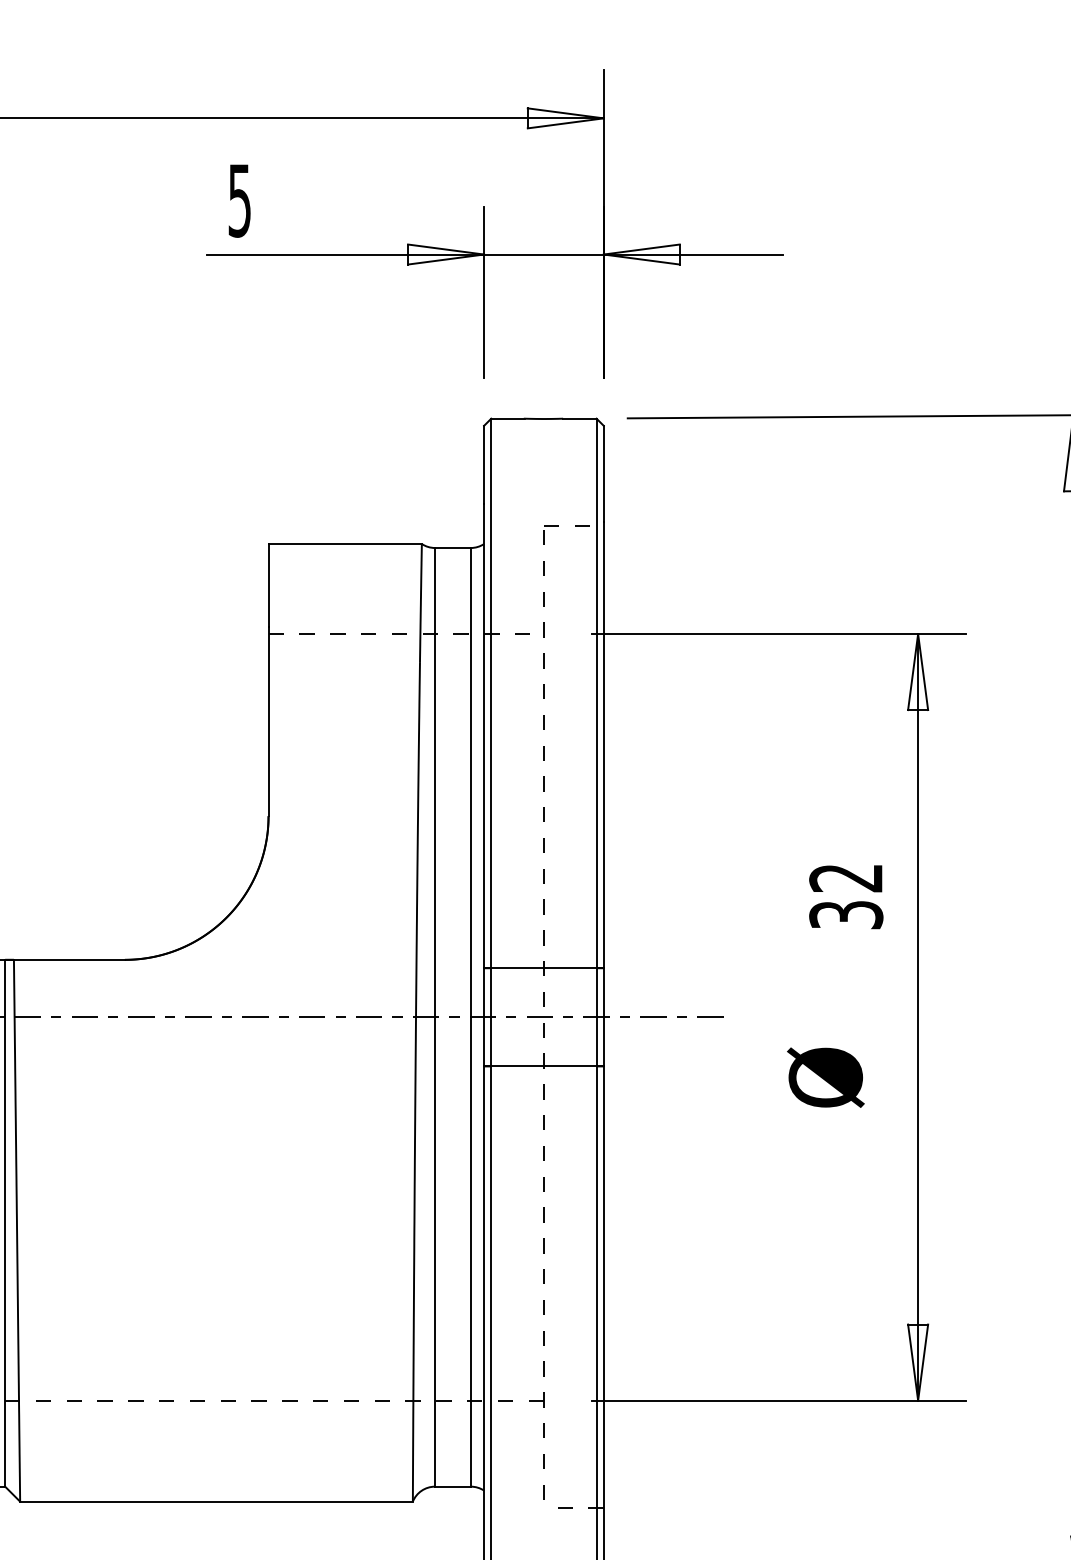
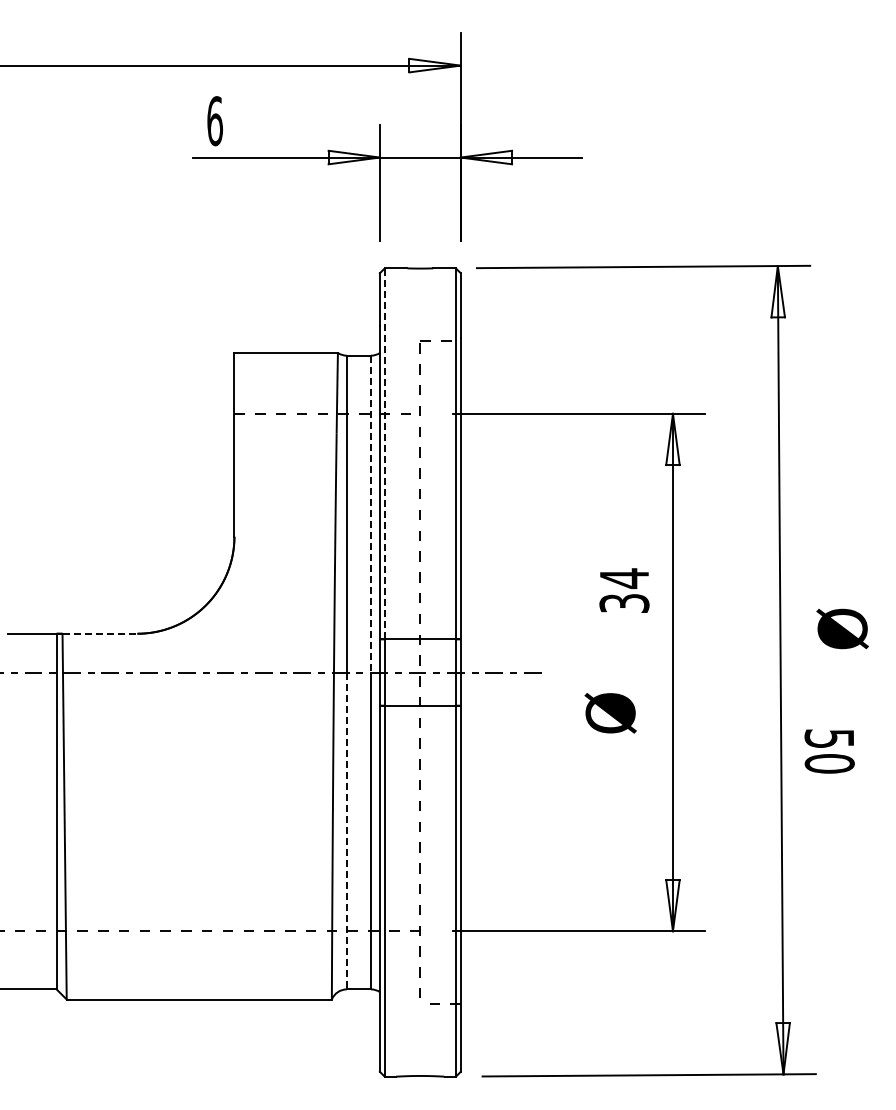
text: (239, 201) -> (214, 121), 5 -> 6
line: (490, 692) -> (384, 453), solid -> dashed
line: (471, 783) -> (371, 514), solid -> dashed
text: (844, 878) -> (623, 578), 32 -> 34
line: (70, 959) -> (100, 633), solid -> dashed
line: (434, 1252) -> (346, 831), solid -> dashed

